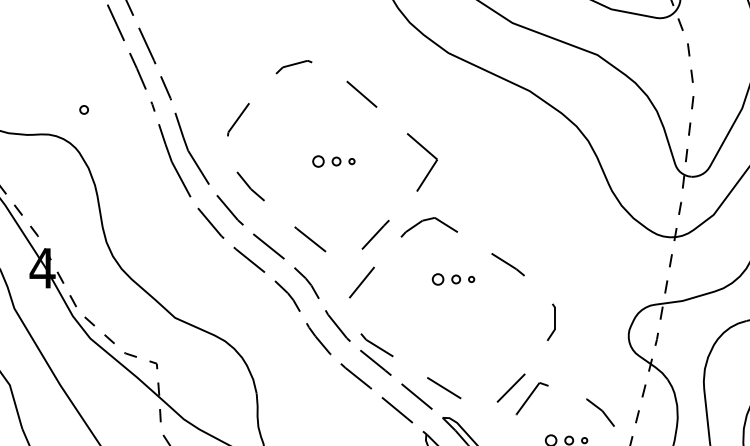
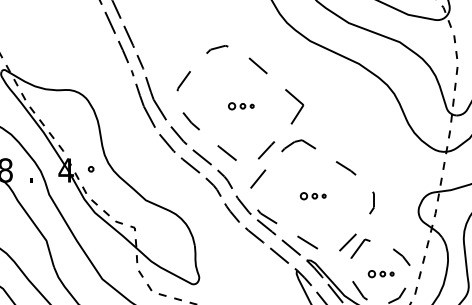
circle: (83, 110) -> (90, 169), moved
part: (452, 279) -> (312, 196), moved

